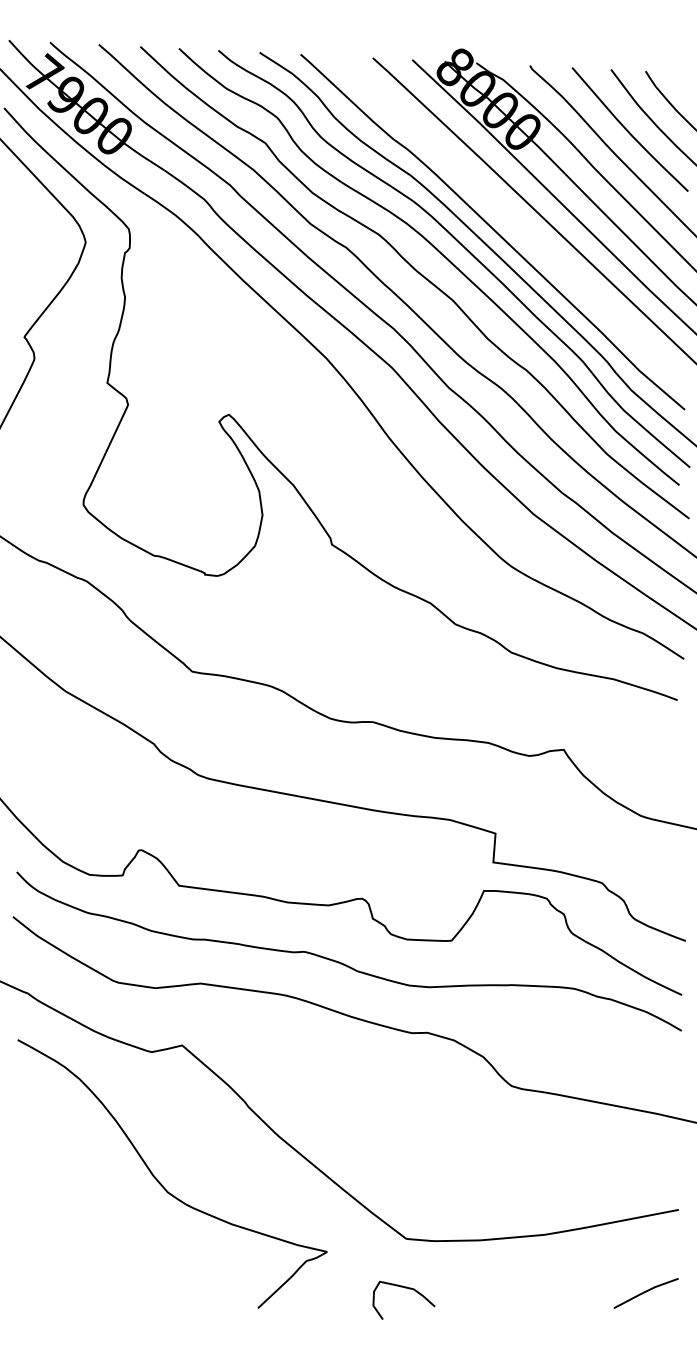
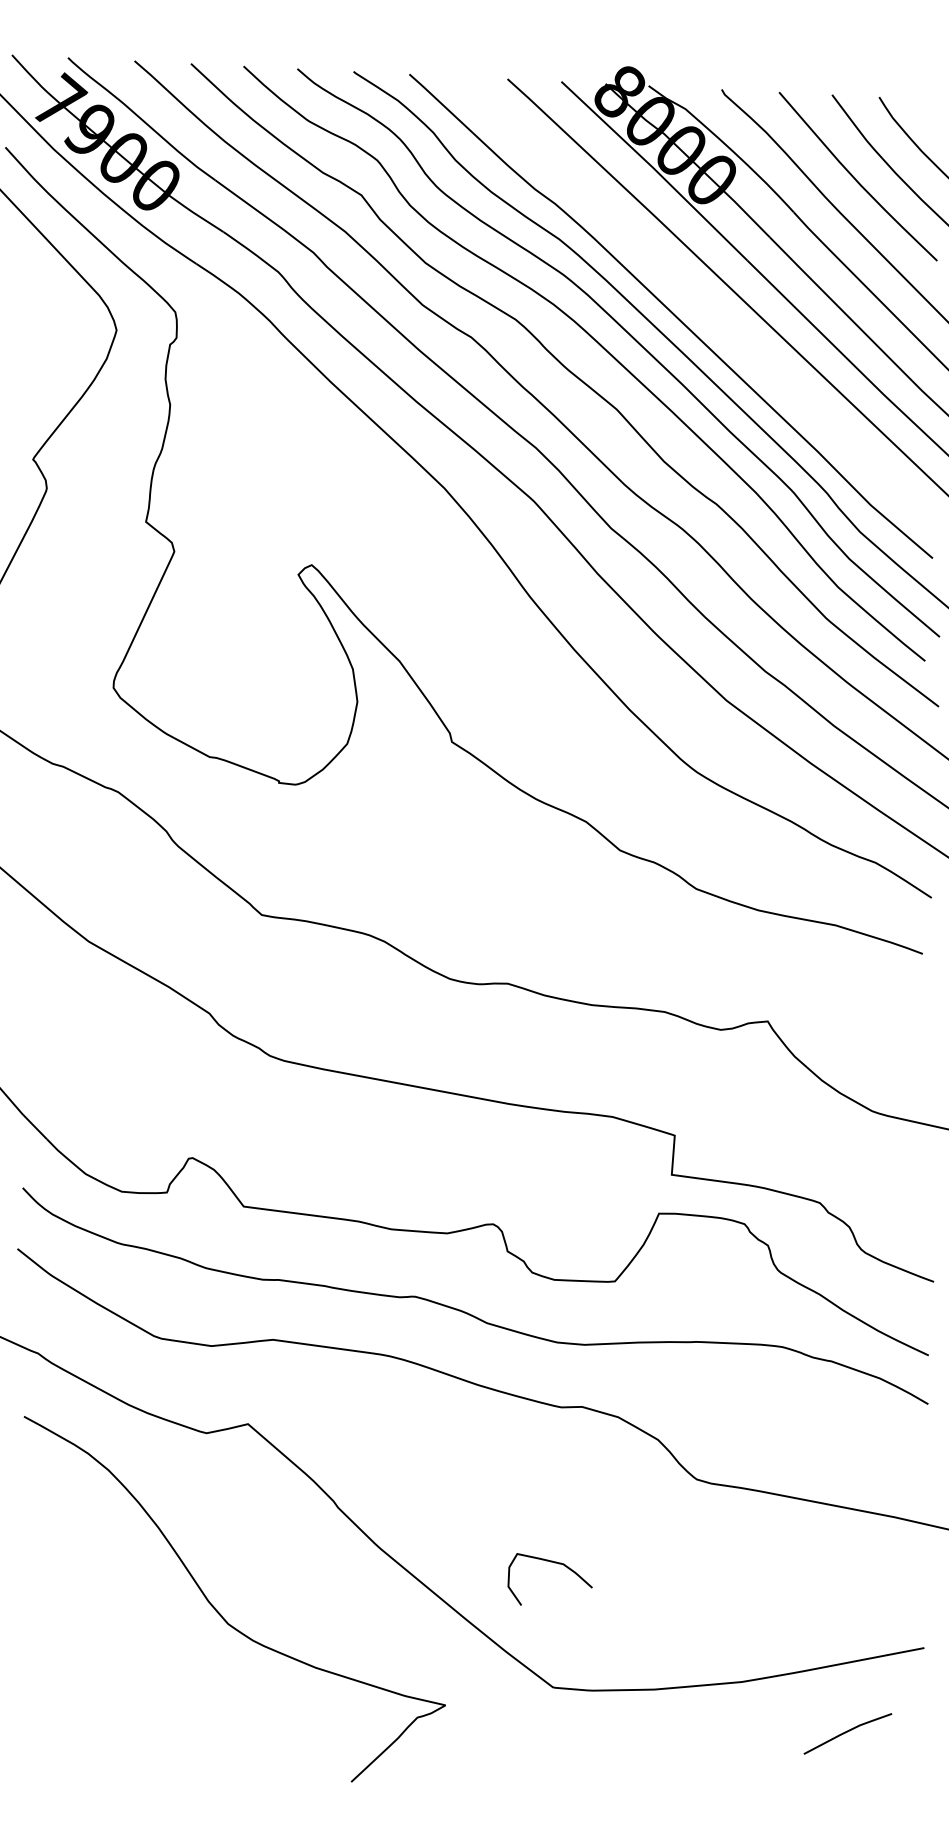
curve: (407, 1288) -> (554, 1563), moved
line: (645, 1292) -> (847, 1732), moved

